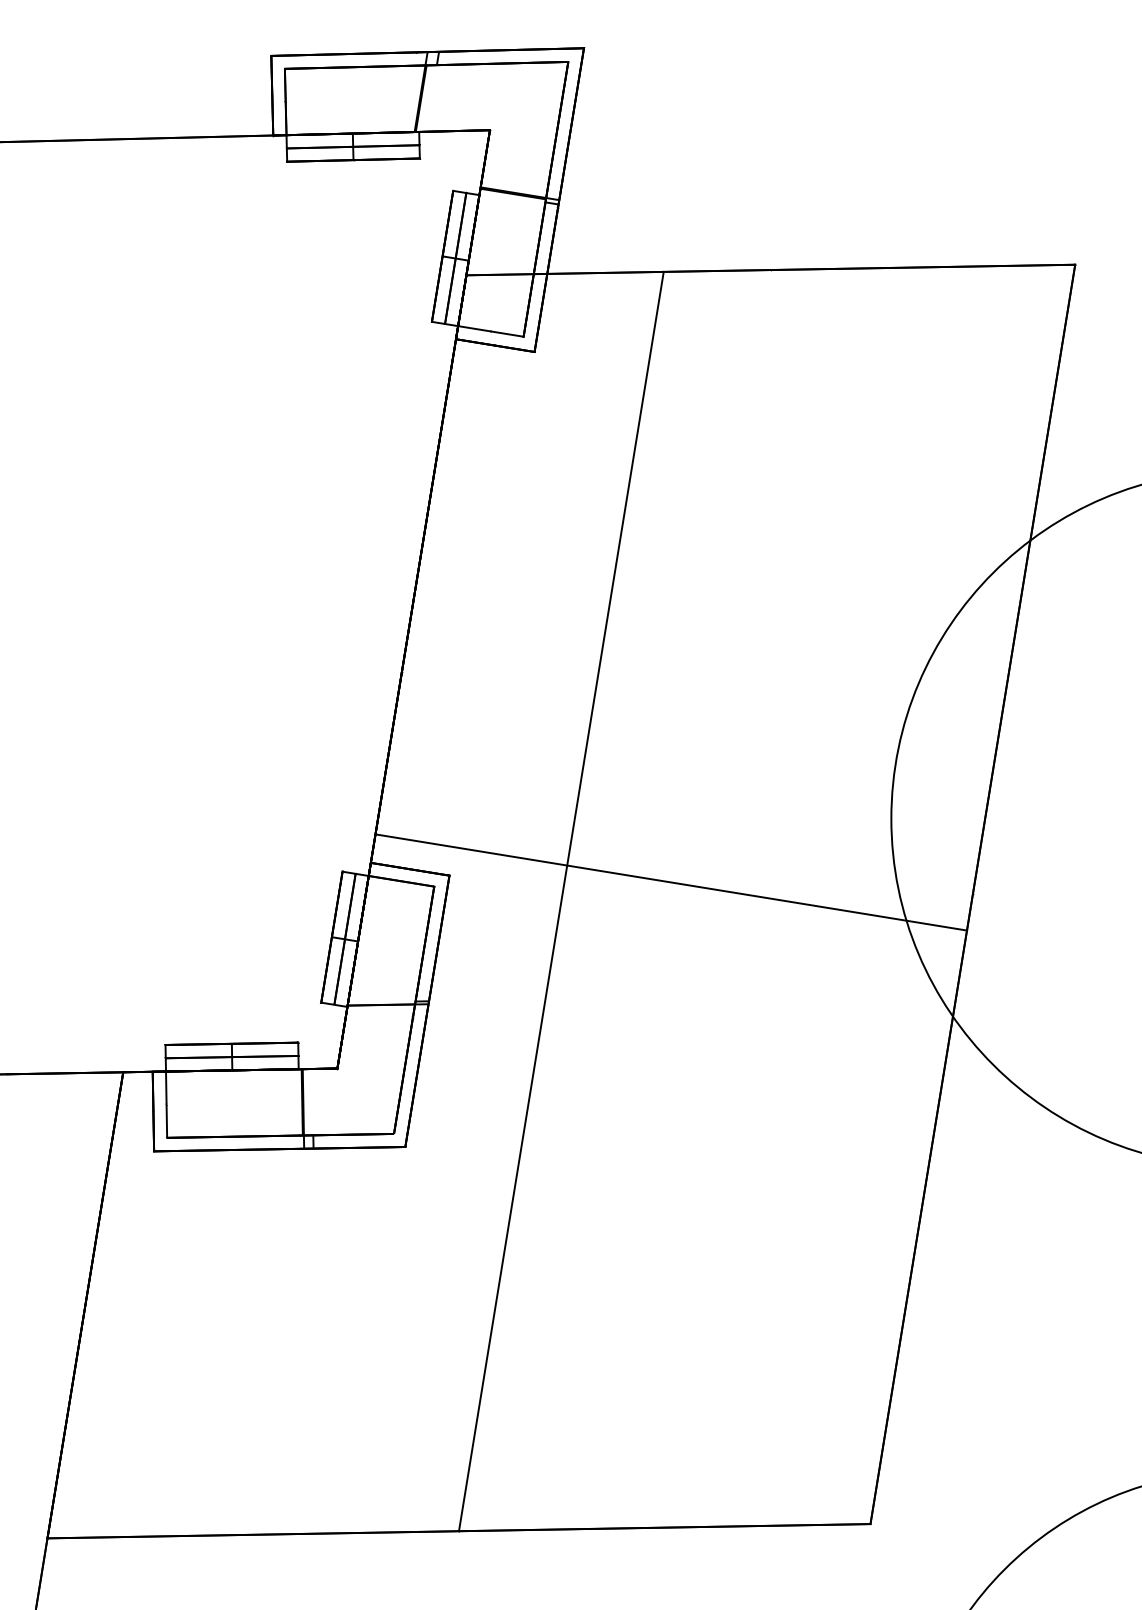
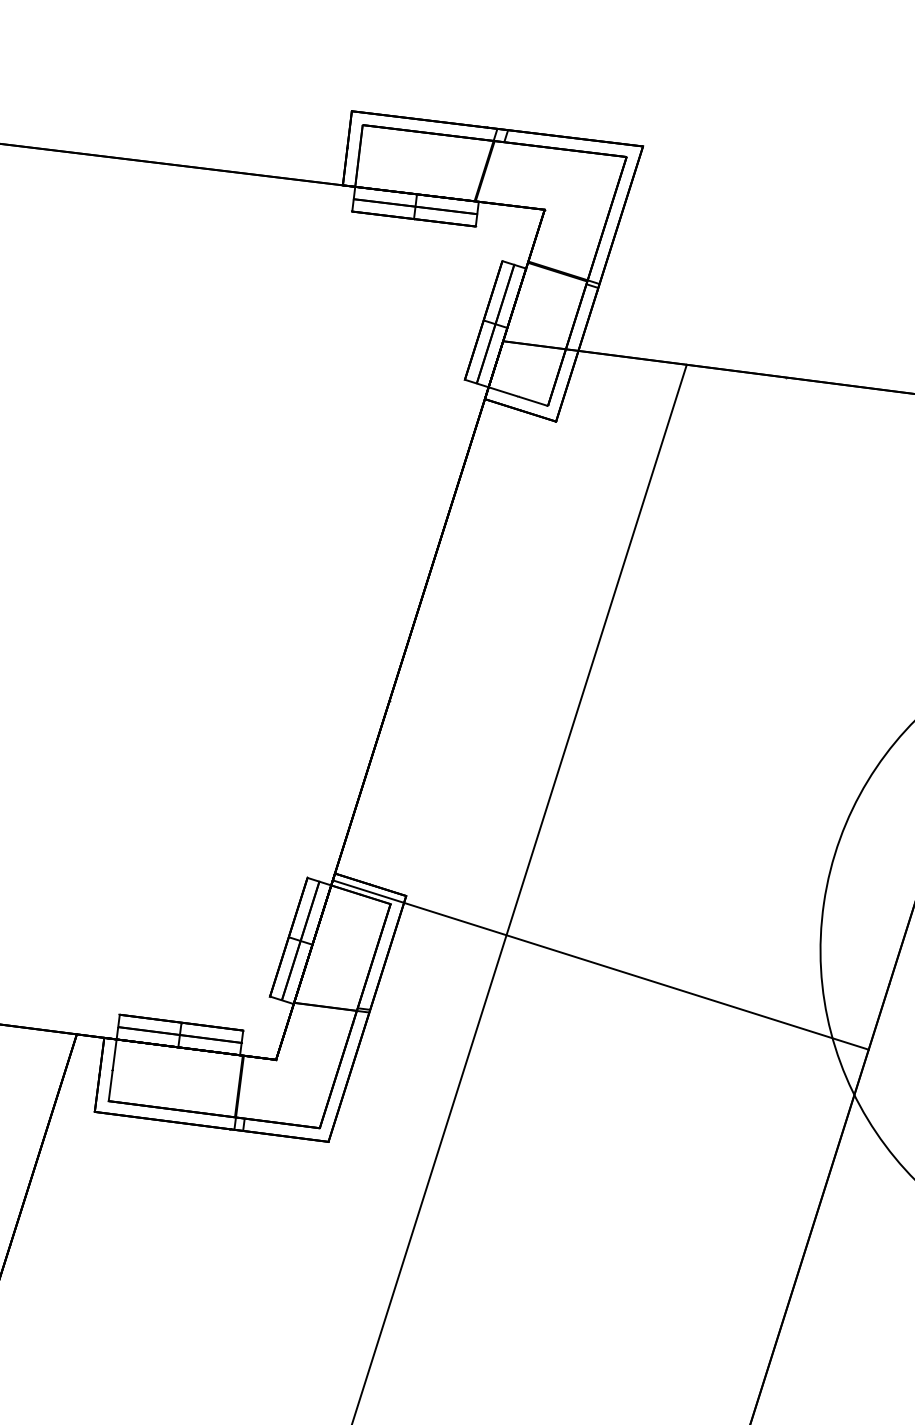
line: (671, 882) -> (600, 965), moved

